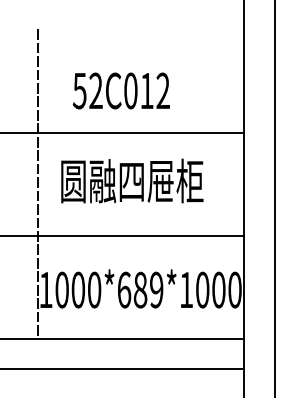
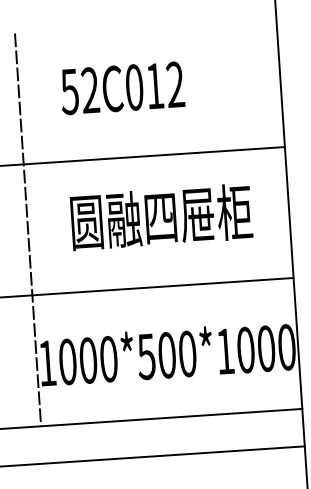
text: (120, 90) -> (121, 87), moved
text: (132, 180) -> (161, 216), moved
text: (140, 289) -> (167, 354), 1000*689*1000 -> 1000*500*1000

